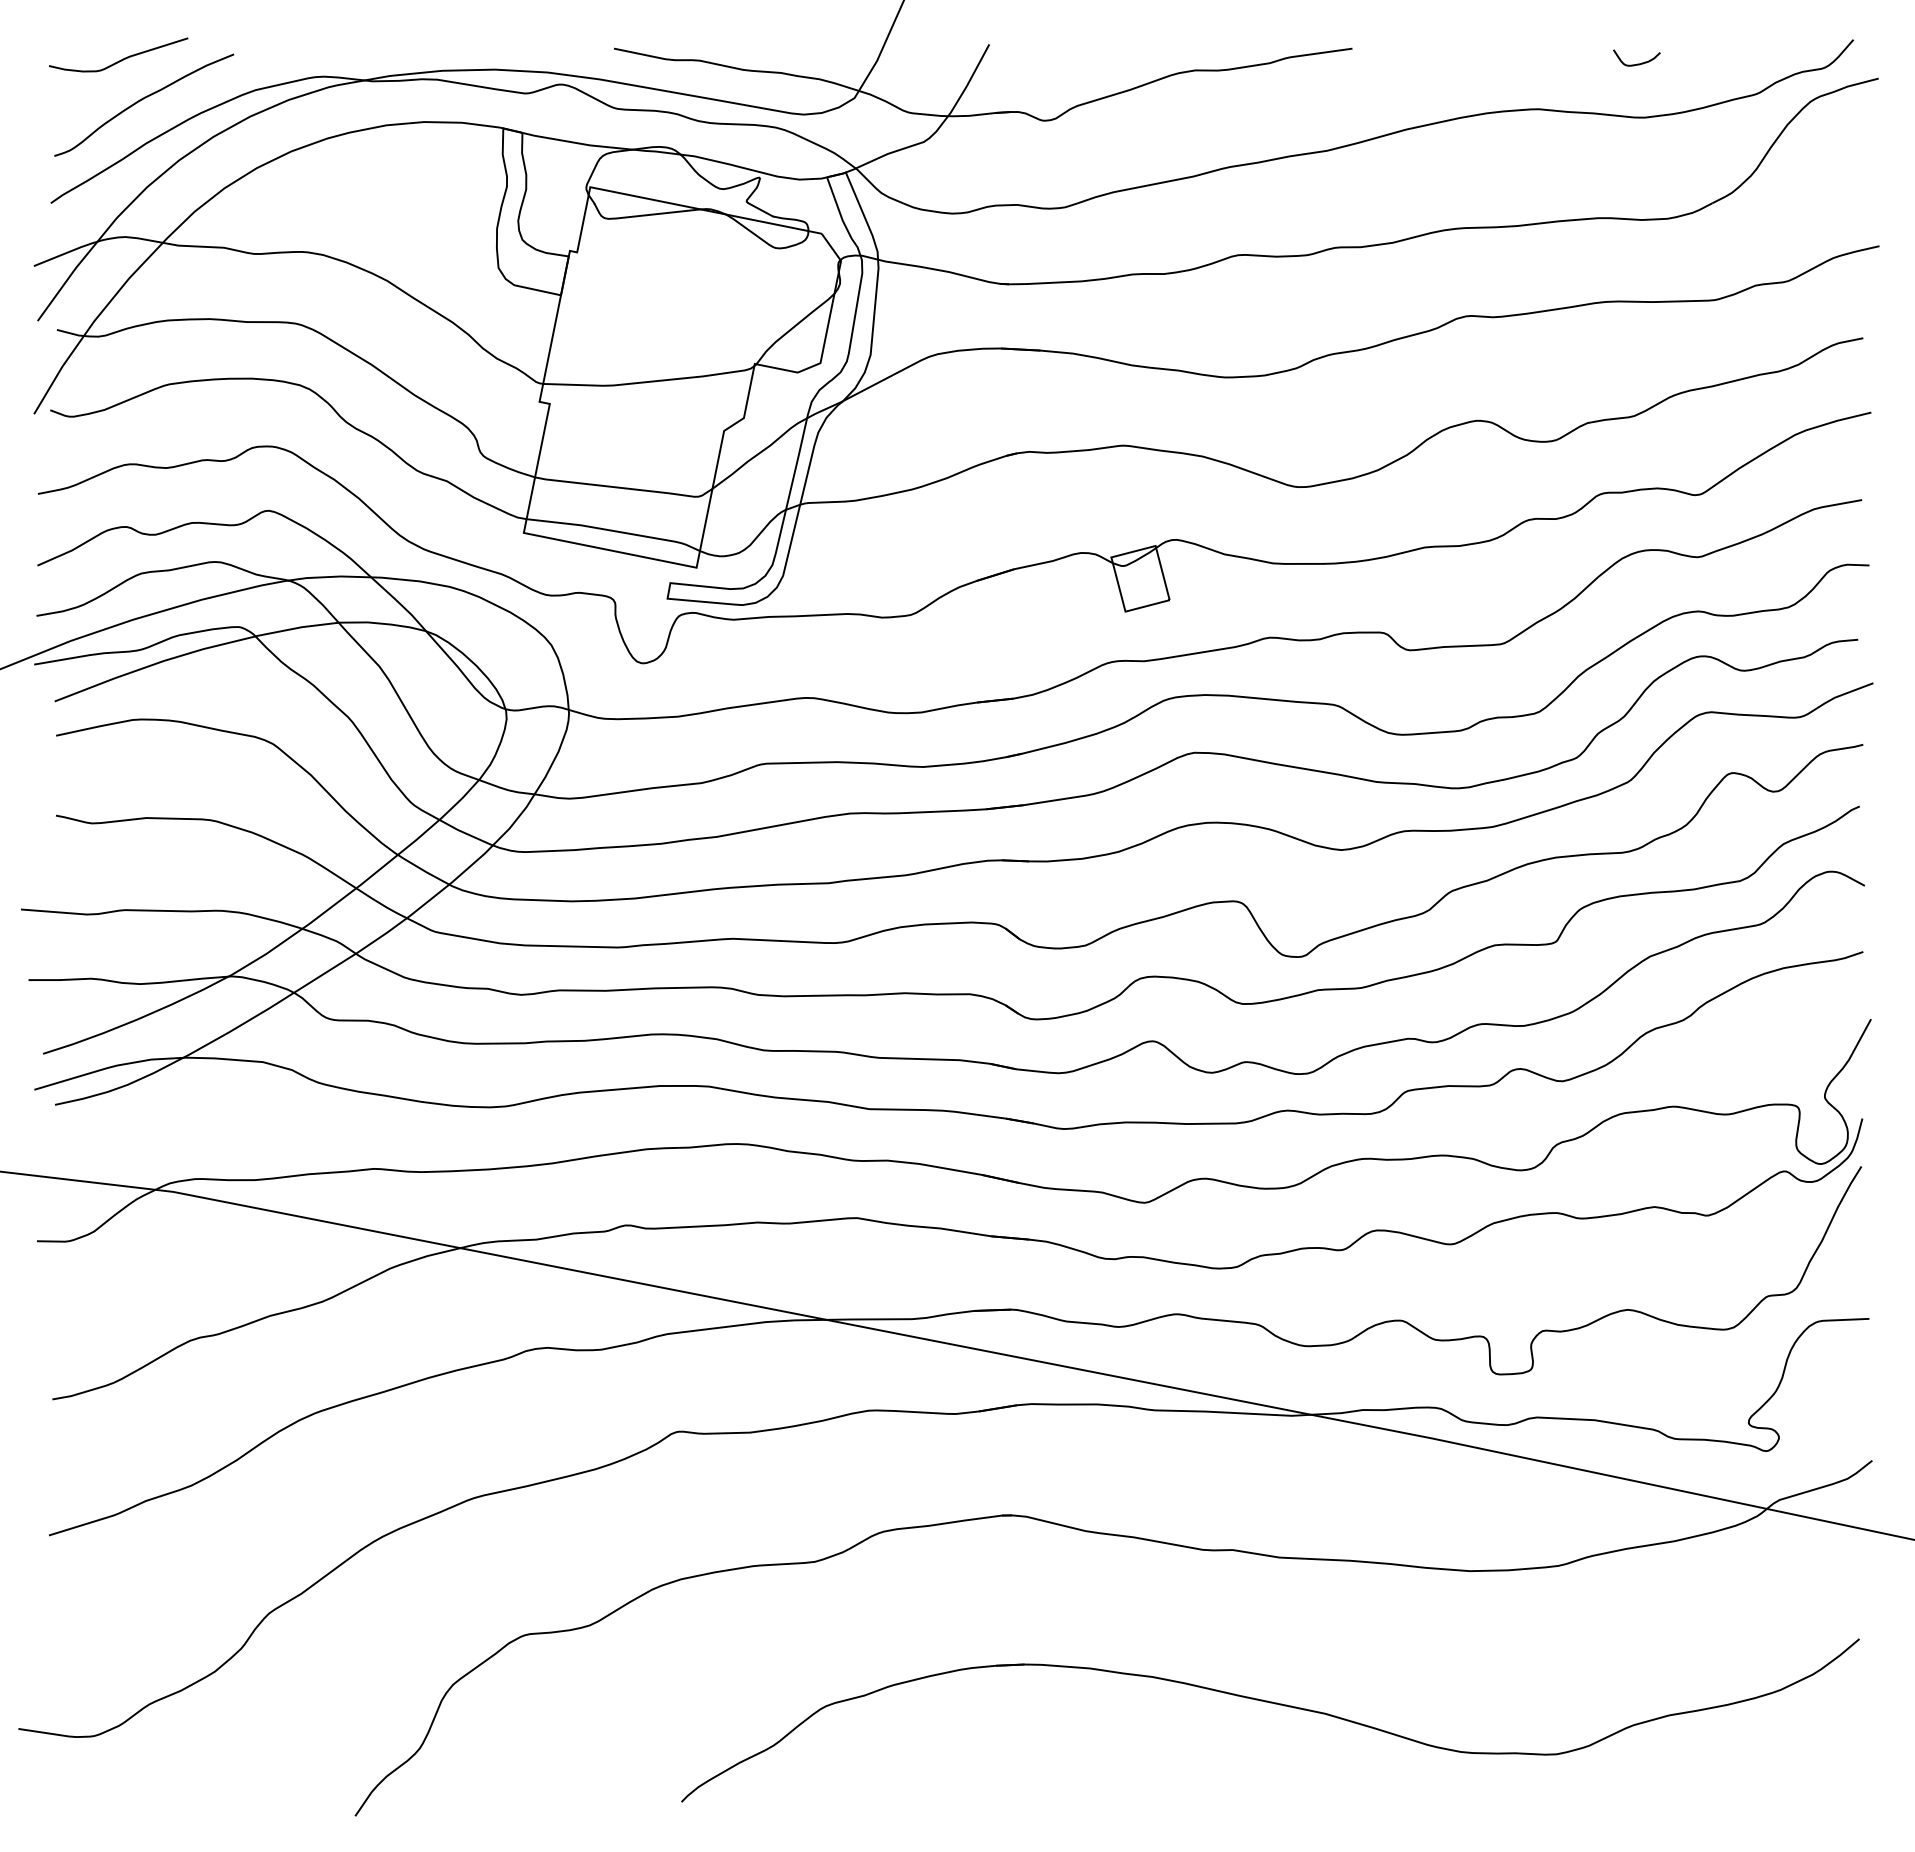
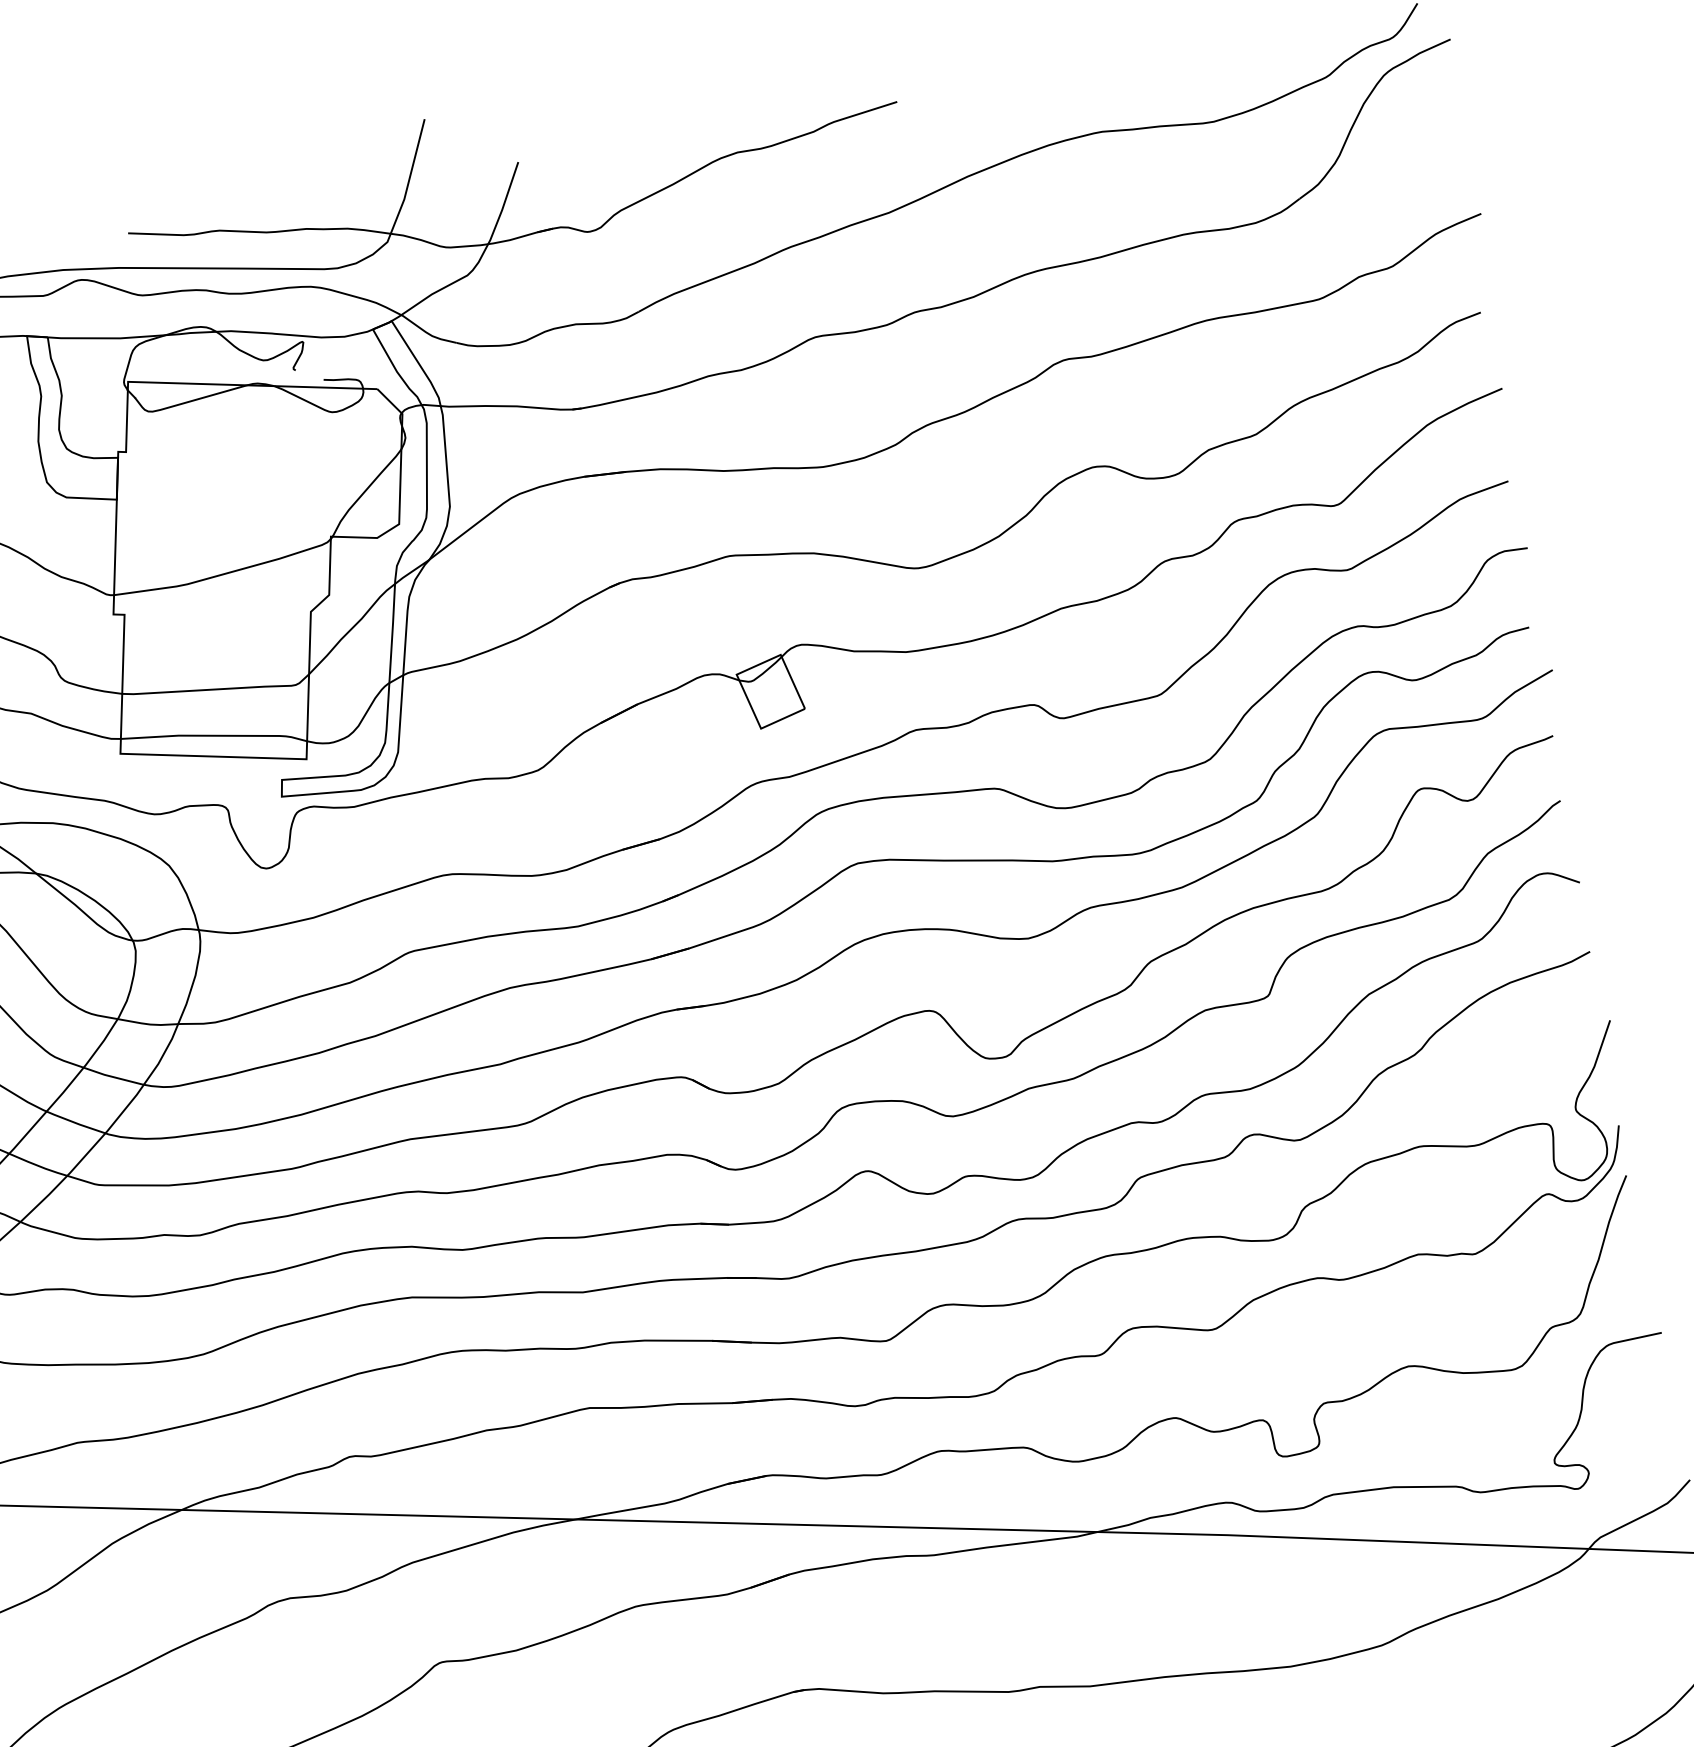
curve: (1637, 63) -> (1196, 66), removed
line: (760, 209) -> (309, 374), removed

